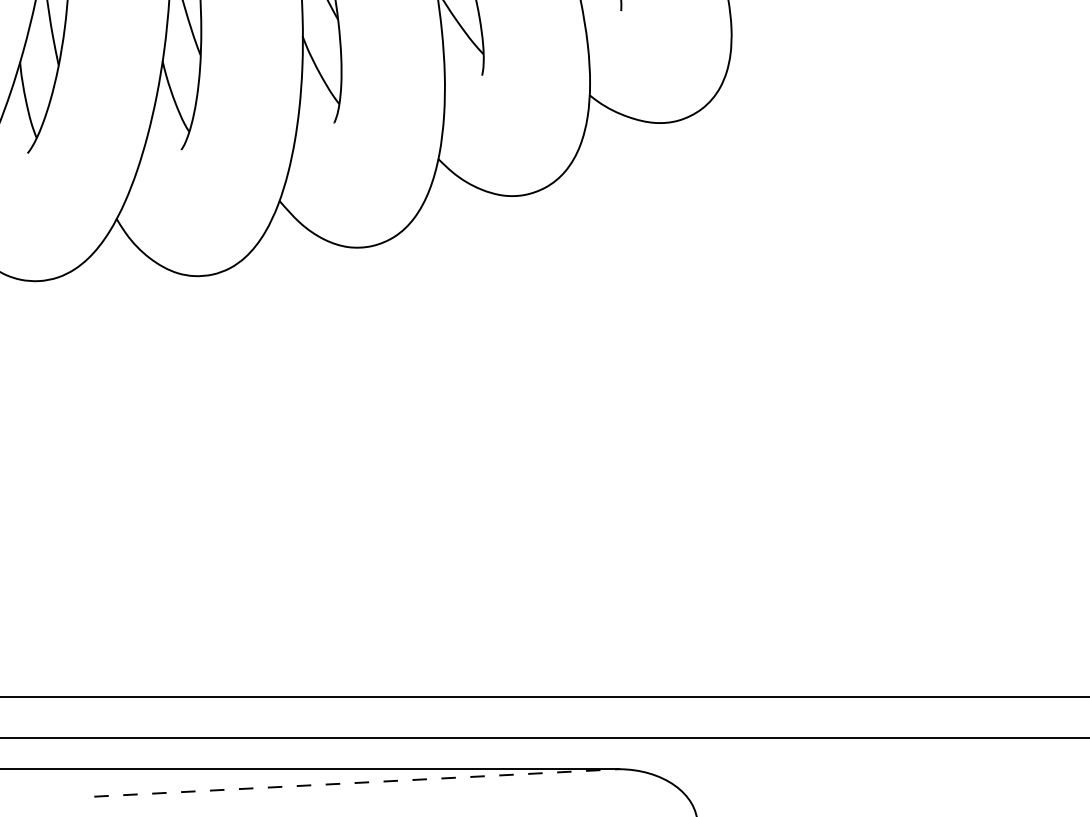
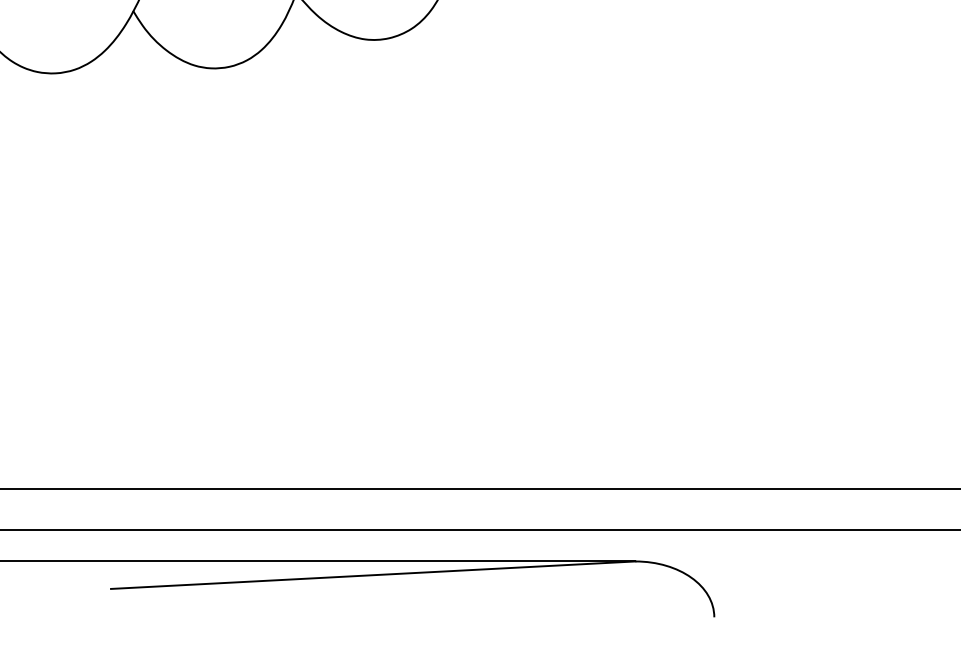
line: (356, 782) -> (373, 574), dashed -> solid

